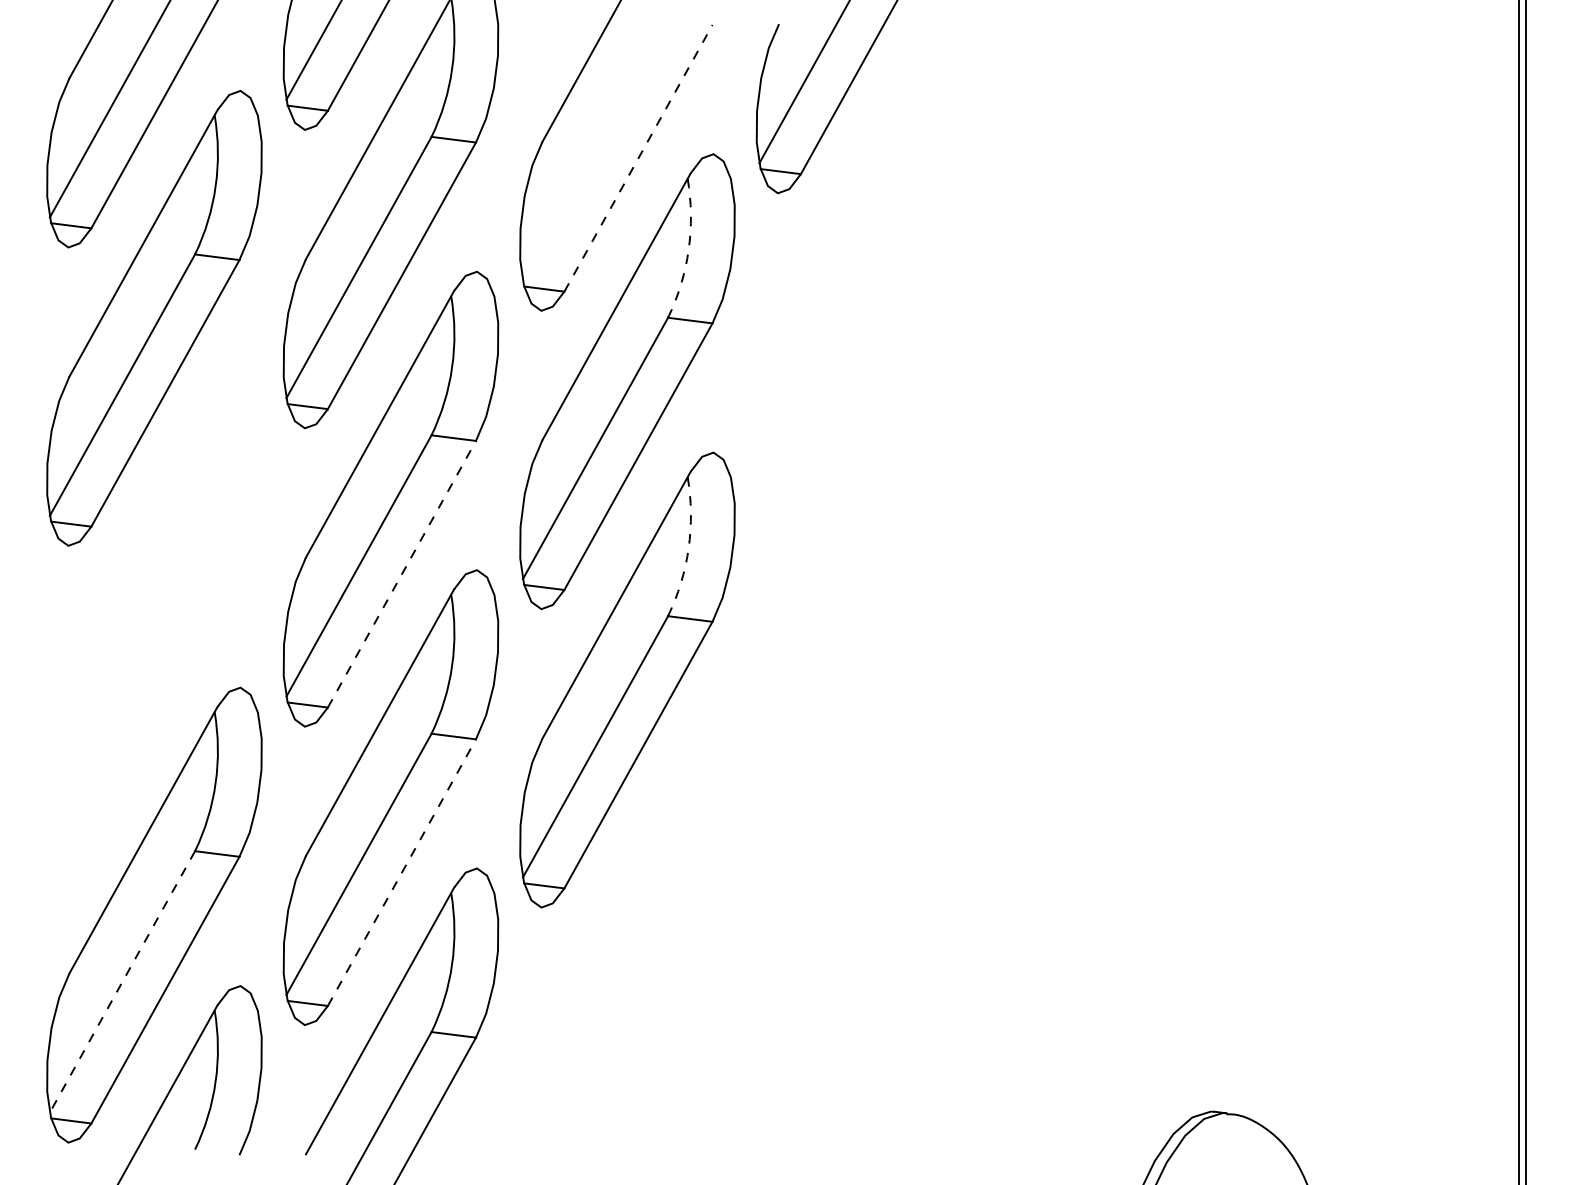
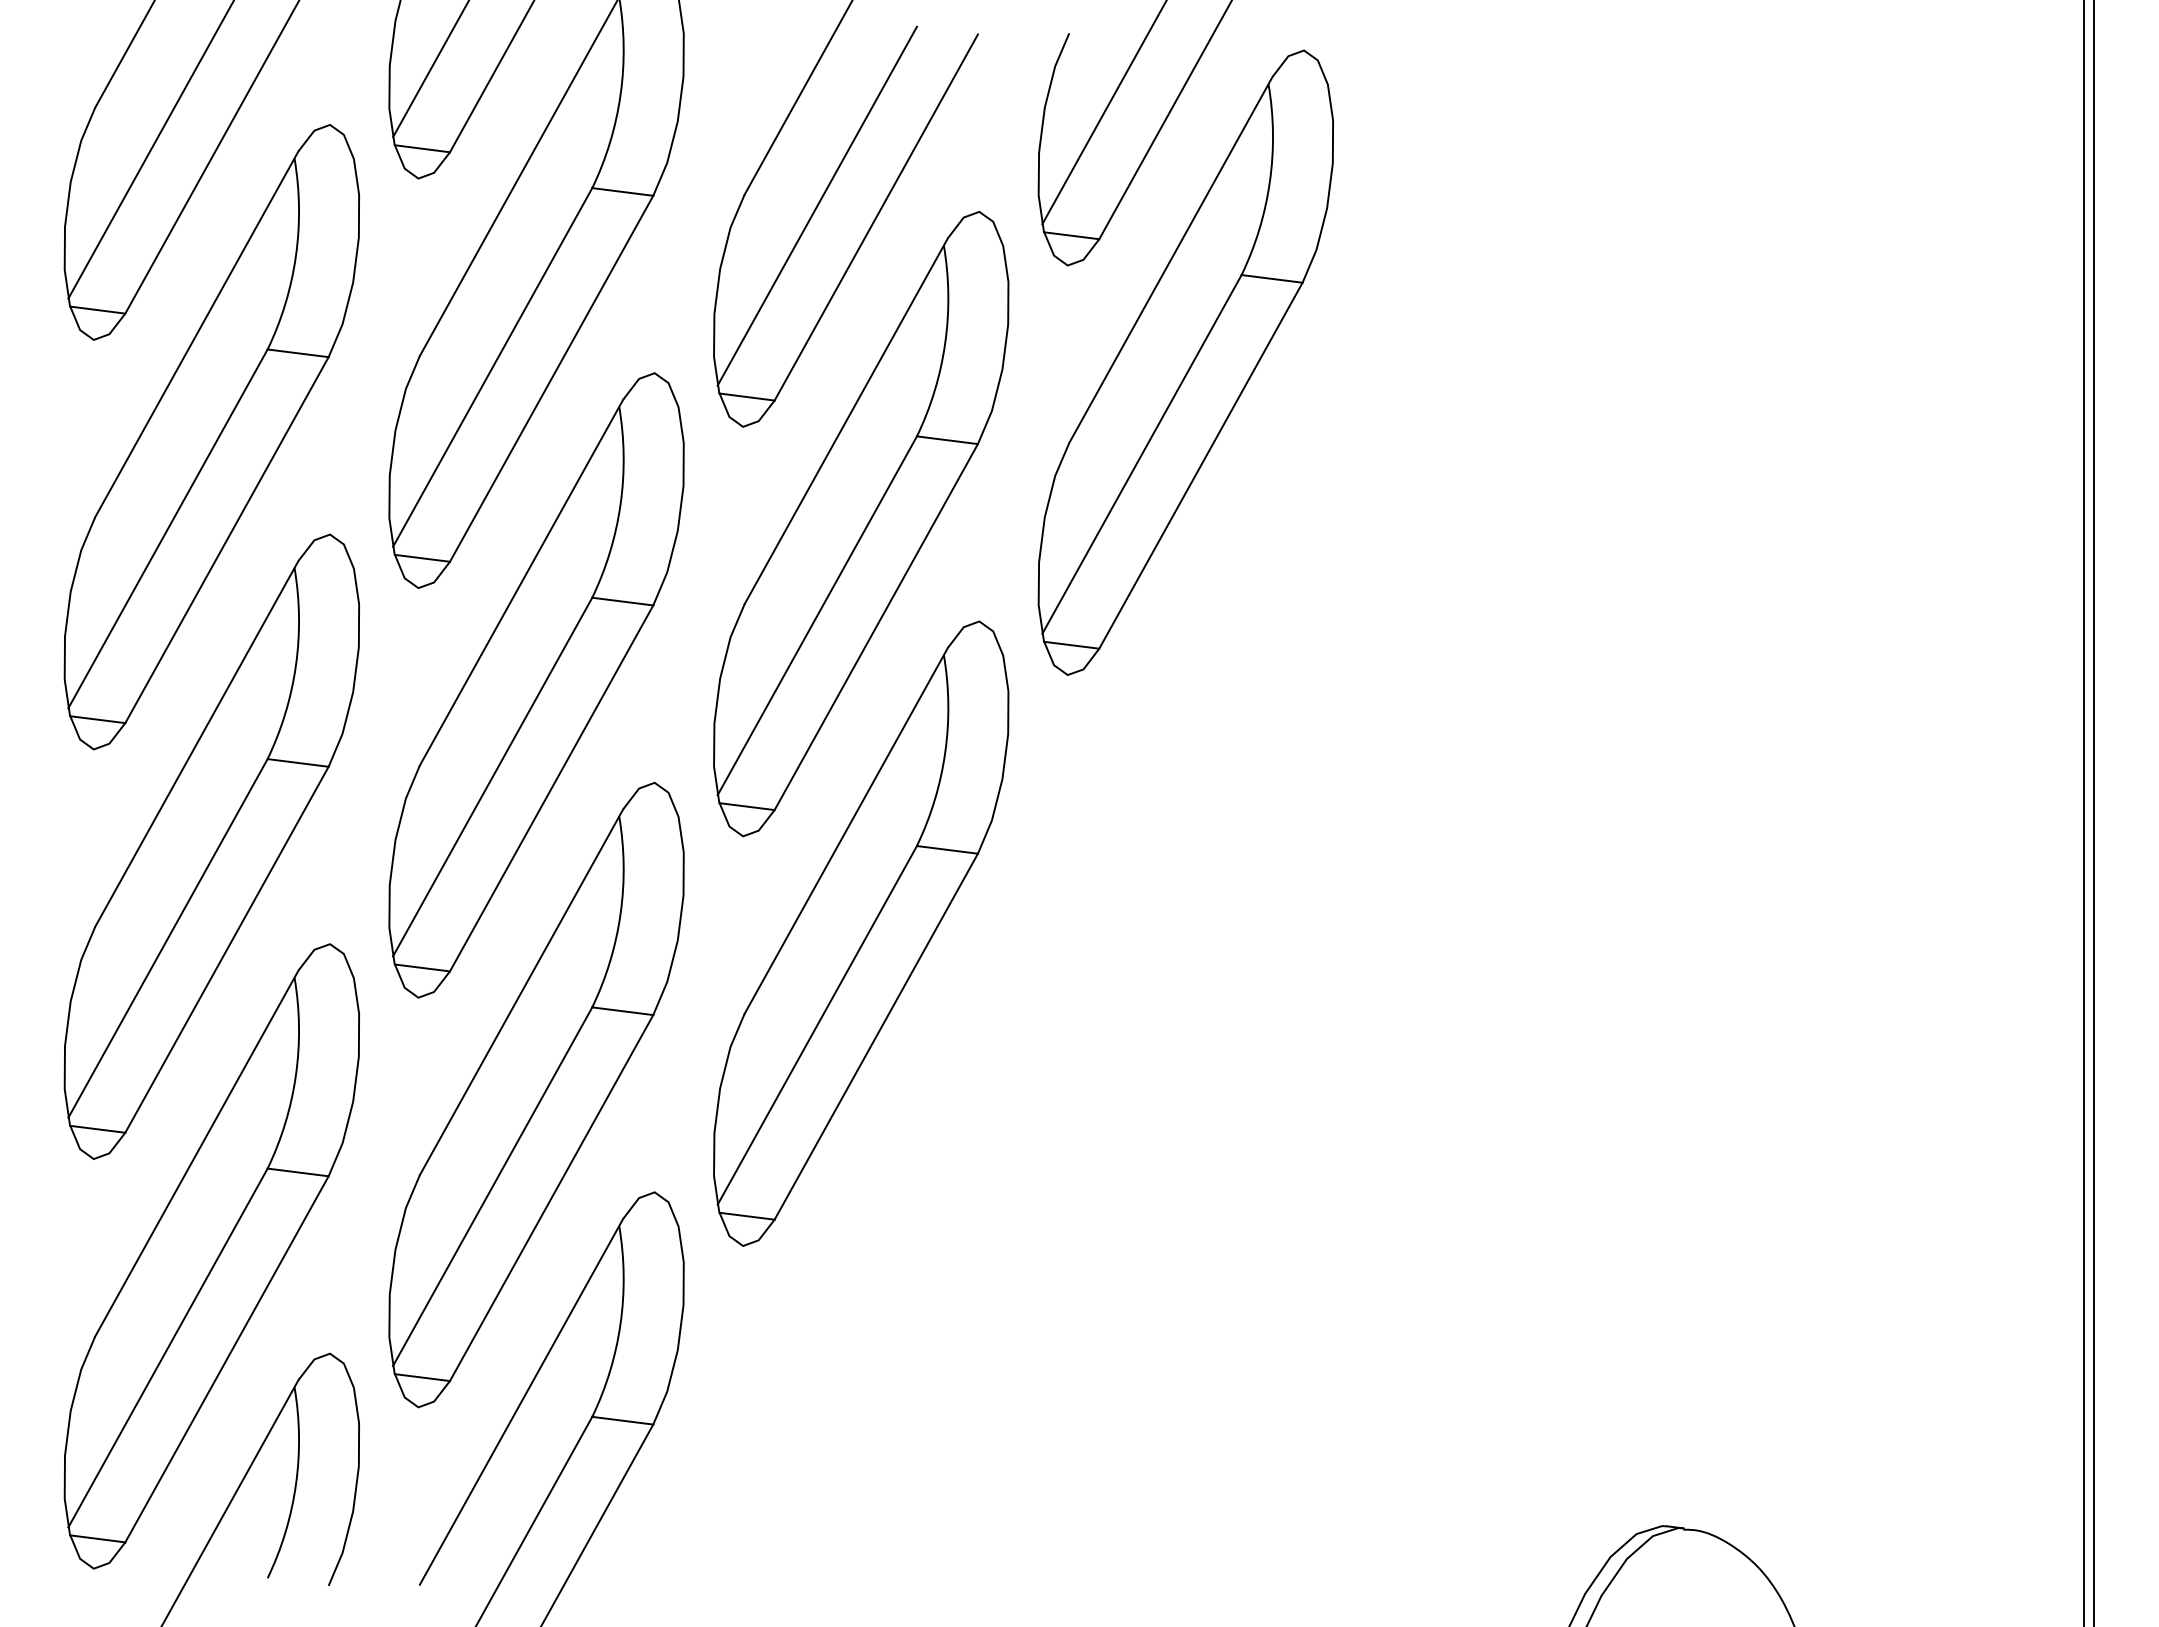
line: (594, 149) -> (816, 205), added
line: (638, 158) -> (876, 217), dashed -> solid
arc: (688, 250) -> (945, 343), dashed -> solid
part: (863, 263) -> (1185, 362), added
arc: (688, 548) -> (945, 752), dashed -> solid
line: (401, 574) -> (551, 788), dashed -> solid
part: (154, 616) -> (211, 846), added
line: (401, 872) -> (551, 1197), dashed -> solid
line: (122, 982) -> (167, 1348), dashed -> solid

